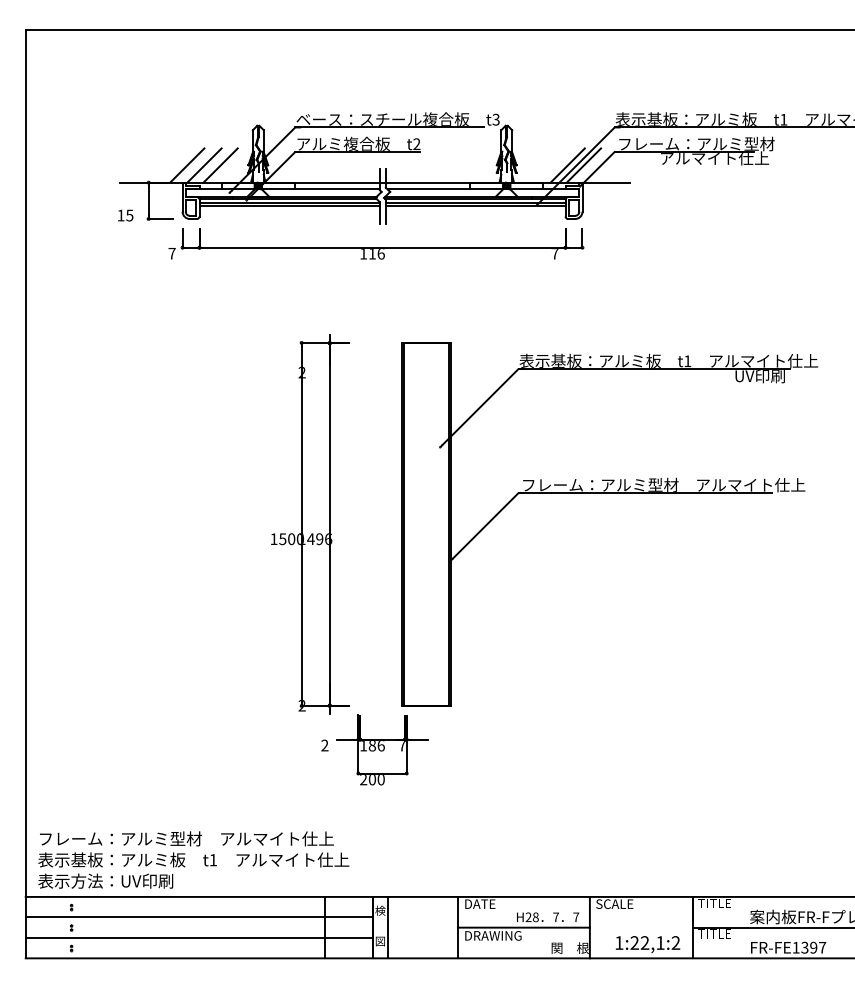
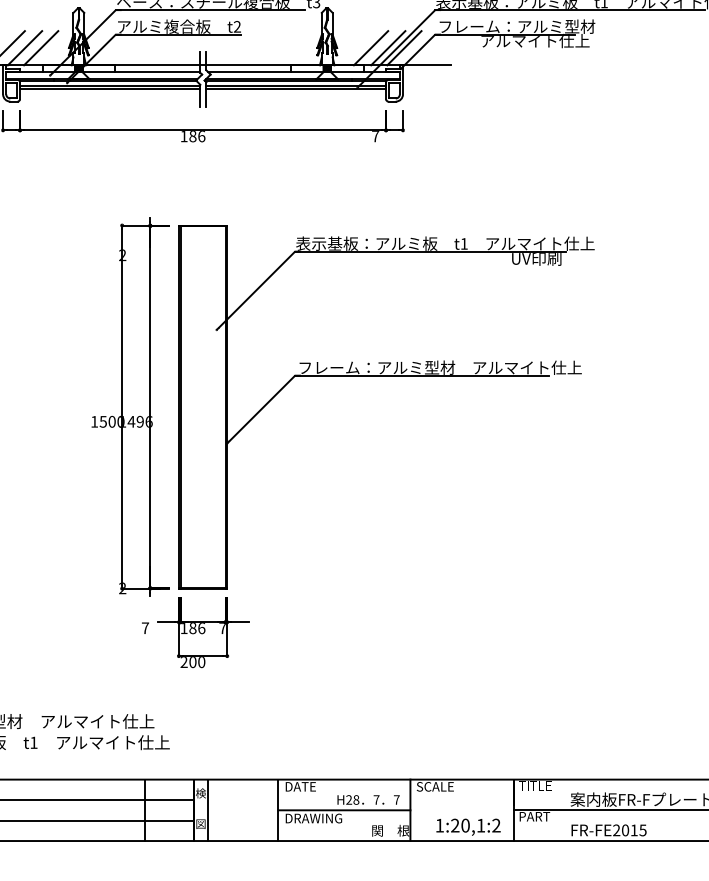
line: (550, 165) -> (371, 48), added
text: (372, 254) -> (193, 137), 116 -> 186
part: (609, 493) -> (386, 376), moved
text: (324, 745) -> (145, 628), 2 -> 7
text: (714, 933) -> (535, 816), TITLE -> PART
text: (644, 942) -> (465, 825), 1:22,1:2 -> 1:20,1:2
text: (809, 947) -> (630, 830), FR-FE1397 -> FR-FE2015

